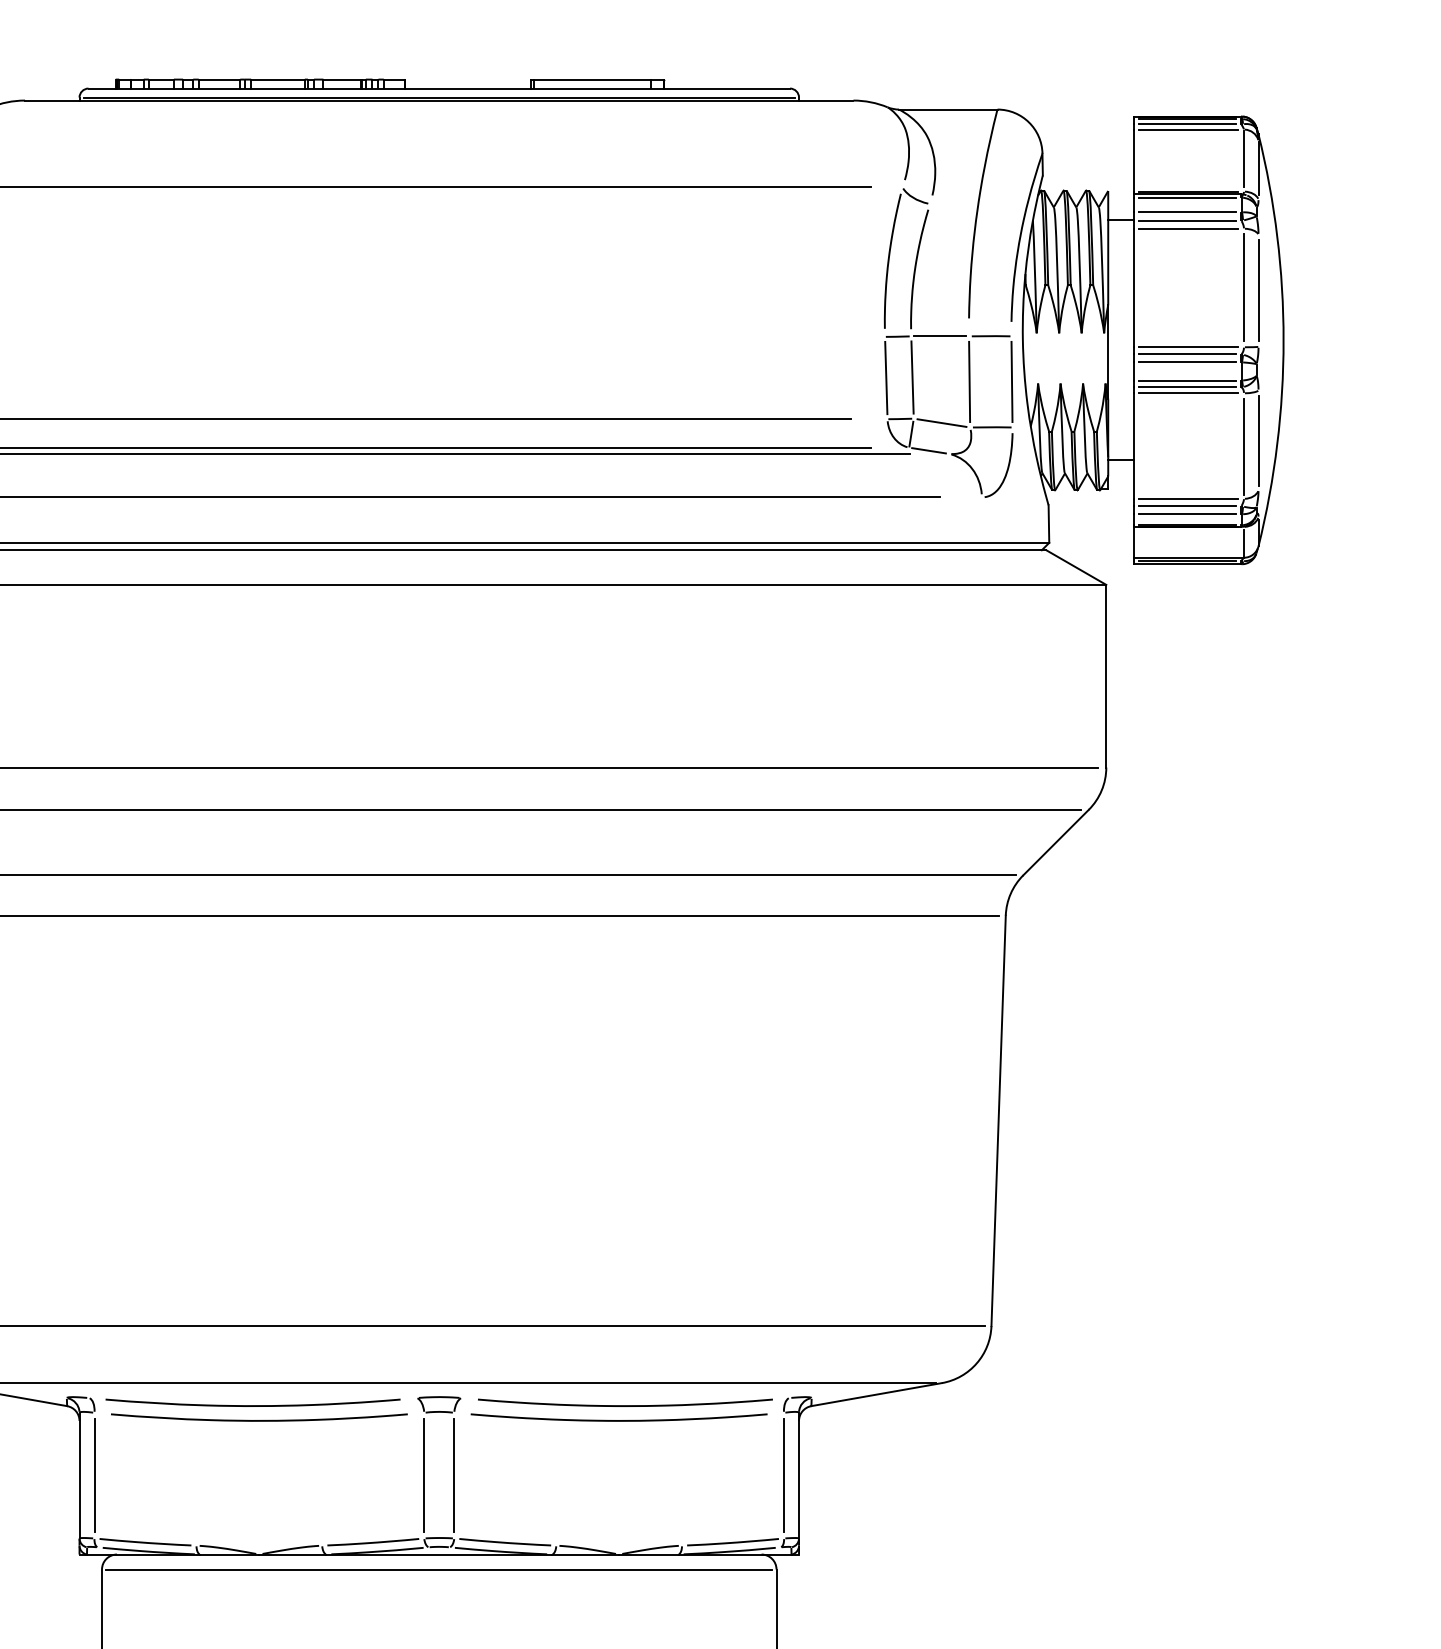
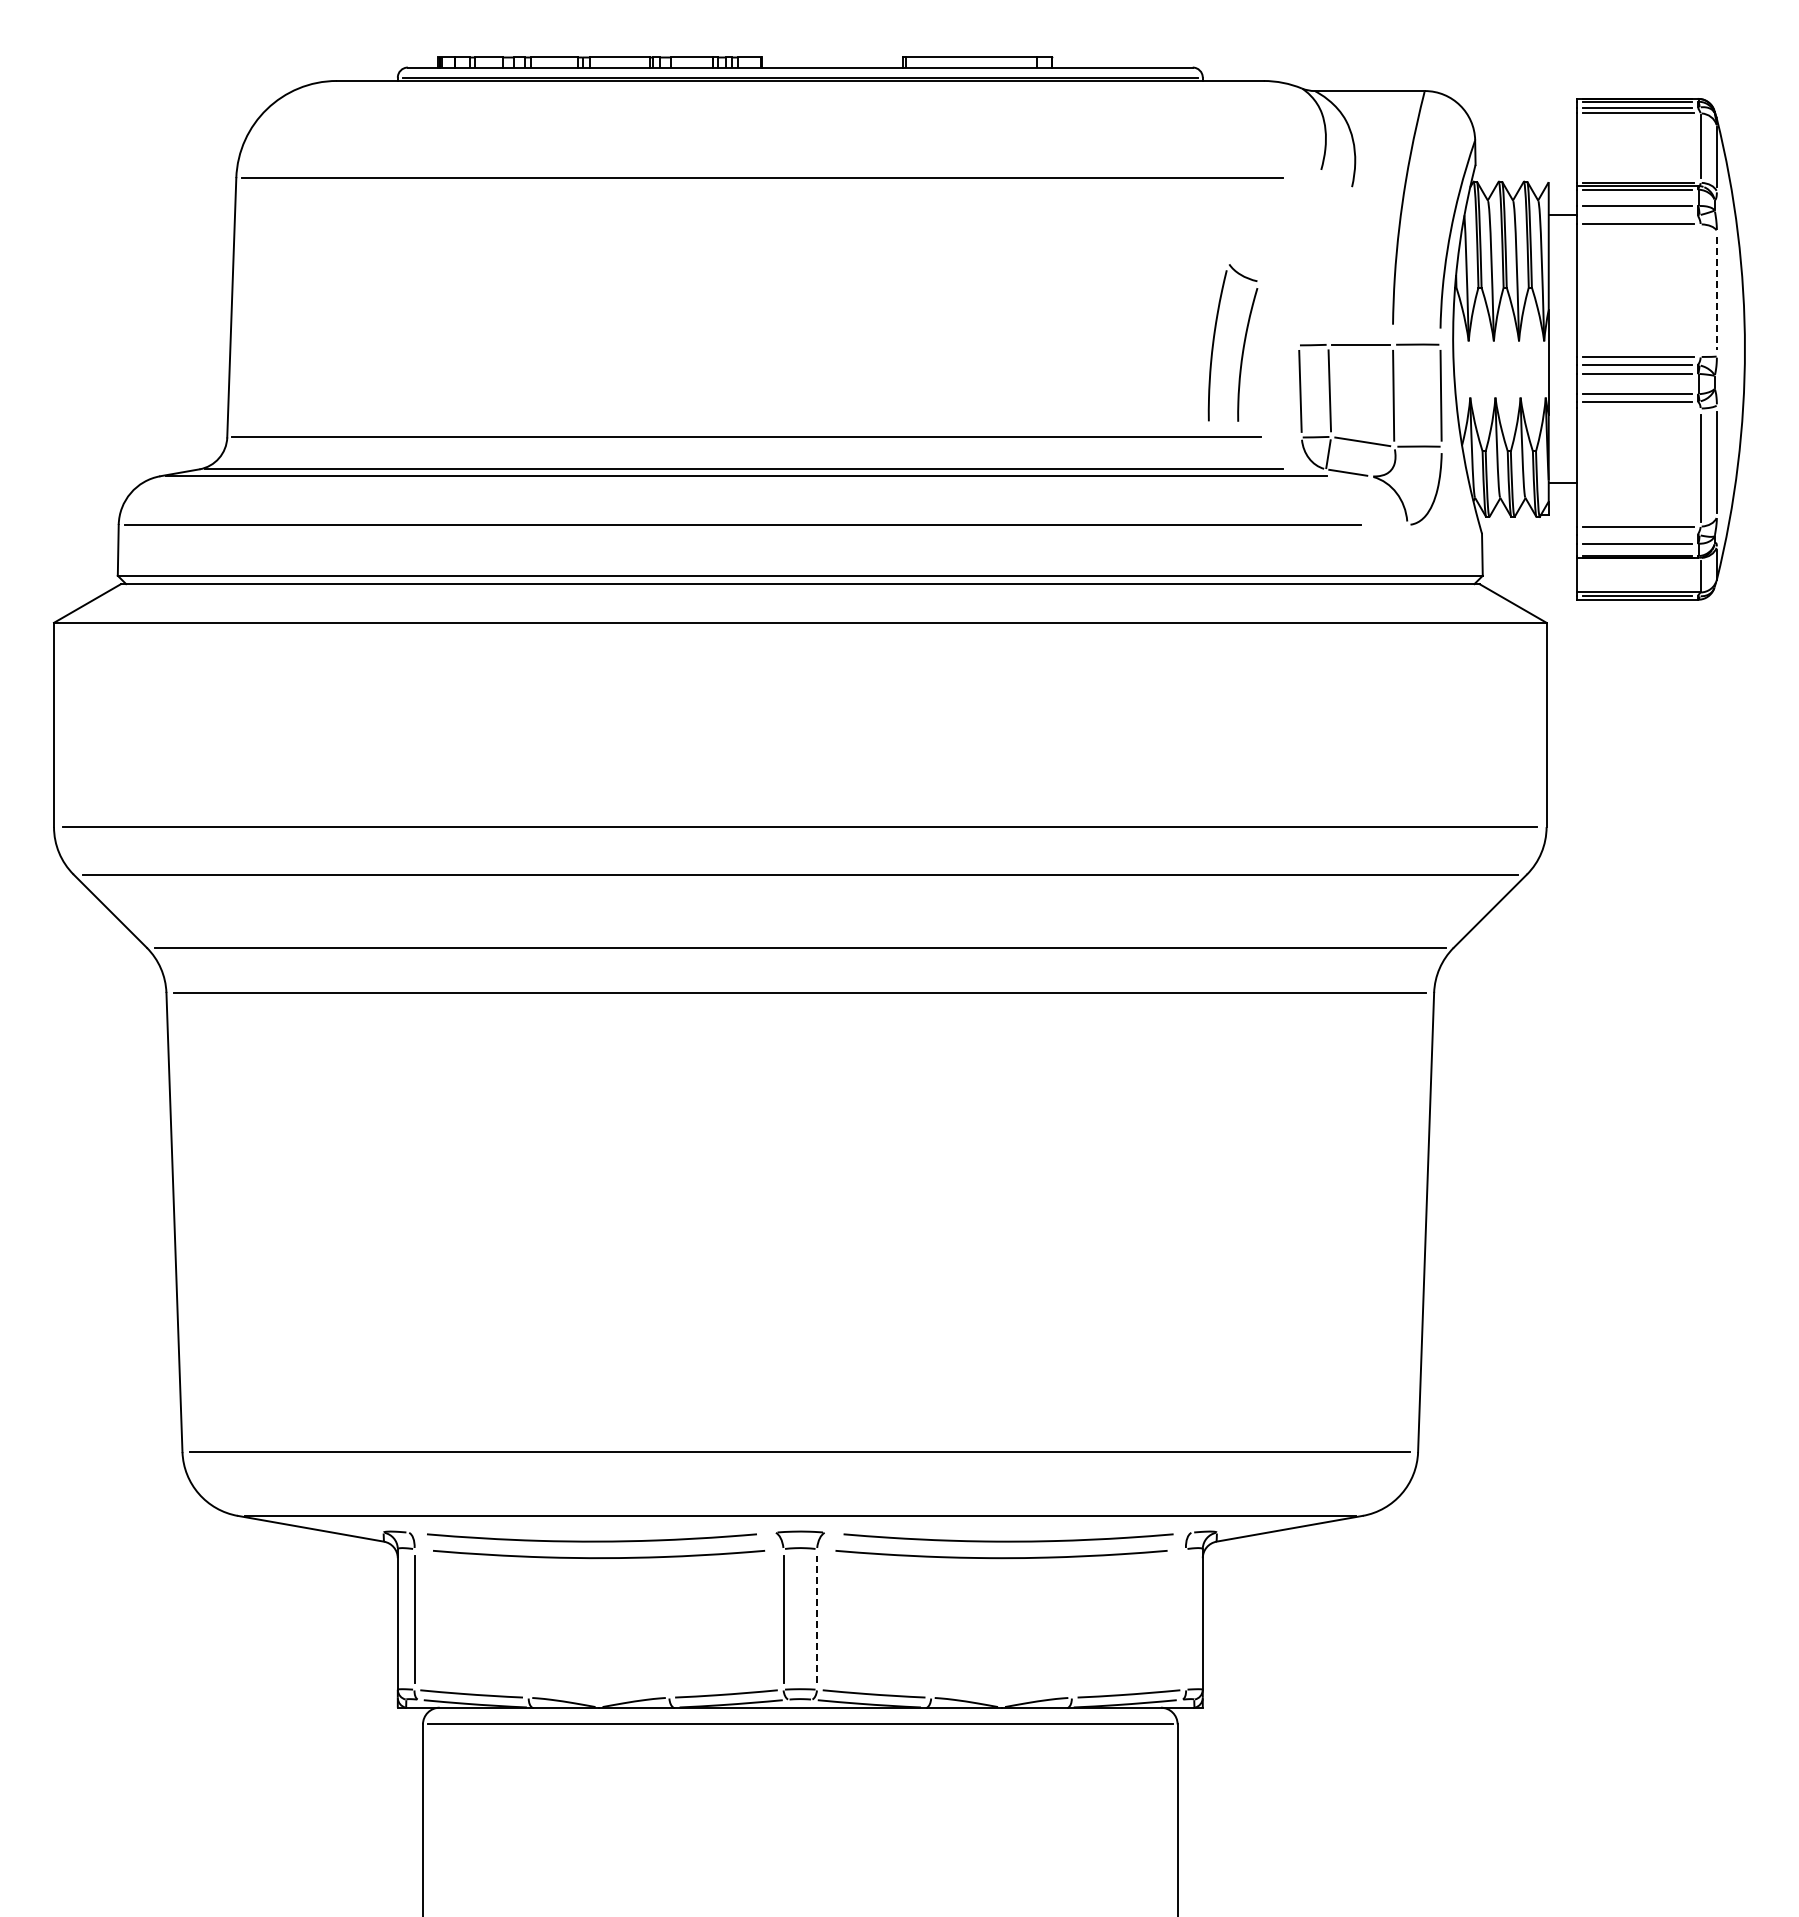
line: (1187, 220) -> (1637, 215), removed
part: (915, 258) -> (1243, 342), moved
line: (1243, 287) -> (1700, 290), removed
line: (1258, 290) -> (1716, 293), solid -> dashed
line: (1188, 393) -> (1638, 408), removed
line: (1187, 505) -> (1637, 534), removed
line: (454, 1474) -> (817, 1618), solid -> dashed
line: (784, 1475) -> (1186, 1619), removed

